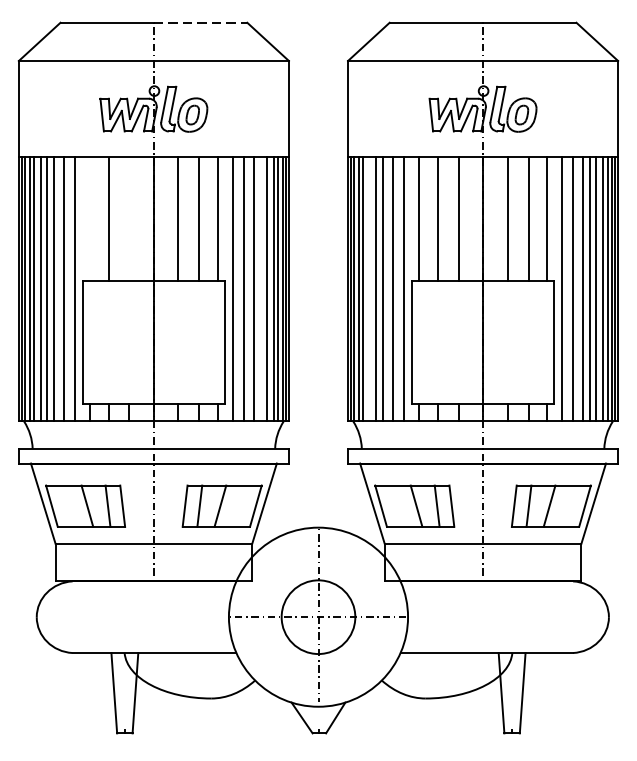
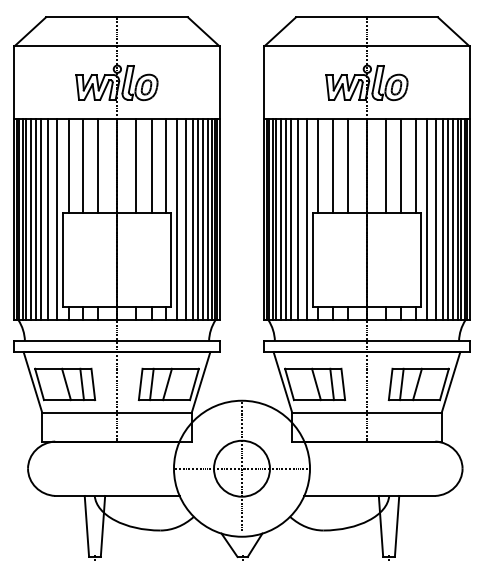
line: (200, 22) -> (152, 17), dashed -> solid
line: (90, 219) -> (68, 166), added
line: (129, 219) -> (98, 166), added
line: (261, 288) -> (198, 219), added
line: (369, 288) -> (280, 219), added

